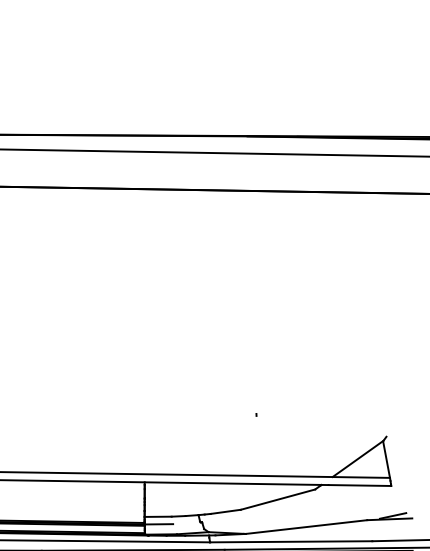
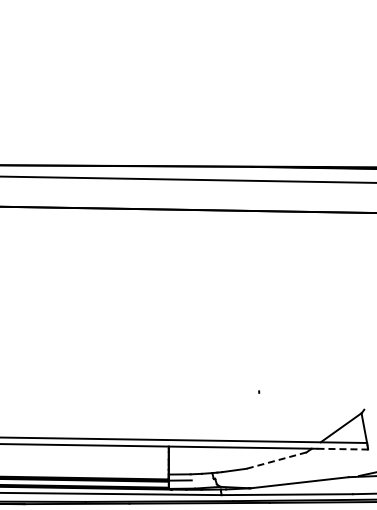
line: (360, 485) -> (343, 449), solid -> dashed
line: (277, 499) -> (276, 460), solid -> dashed

